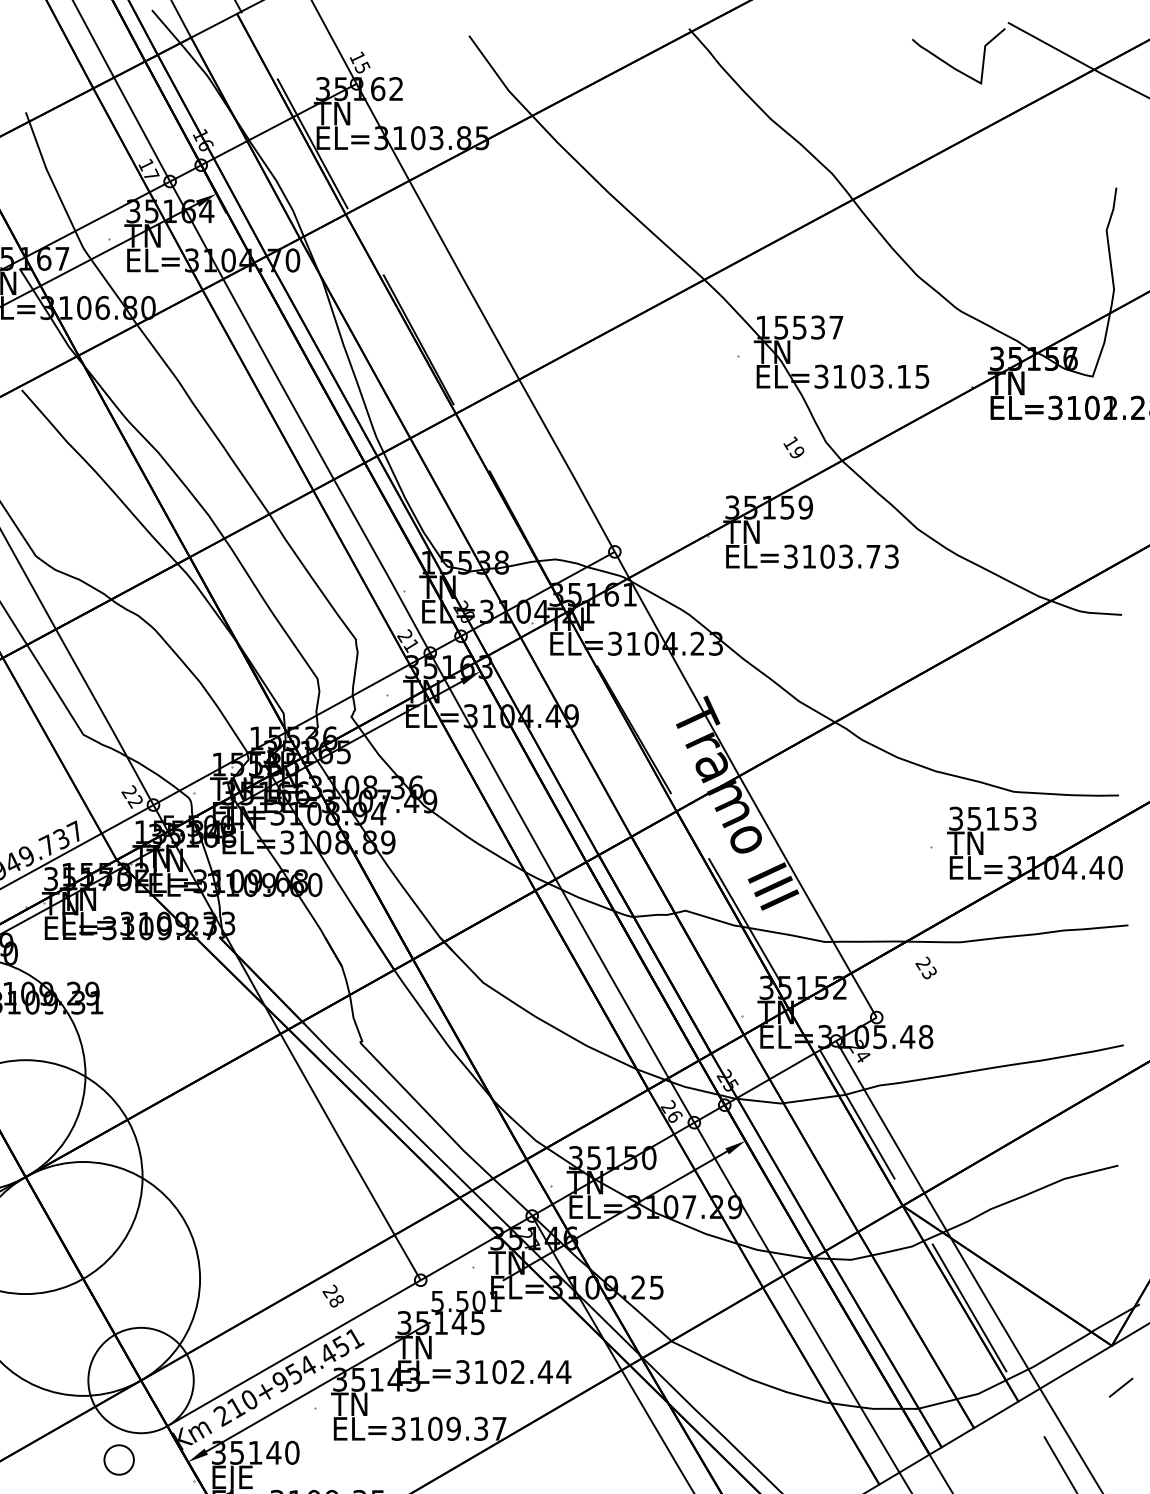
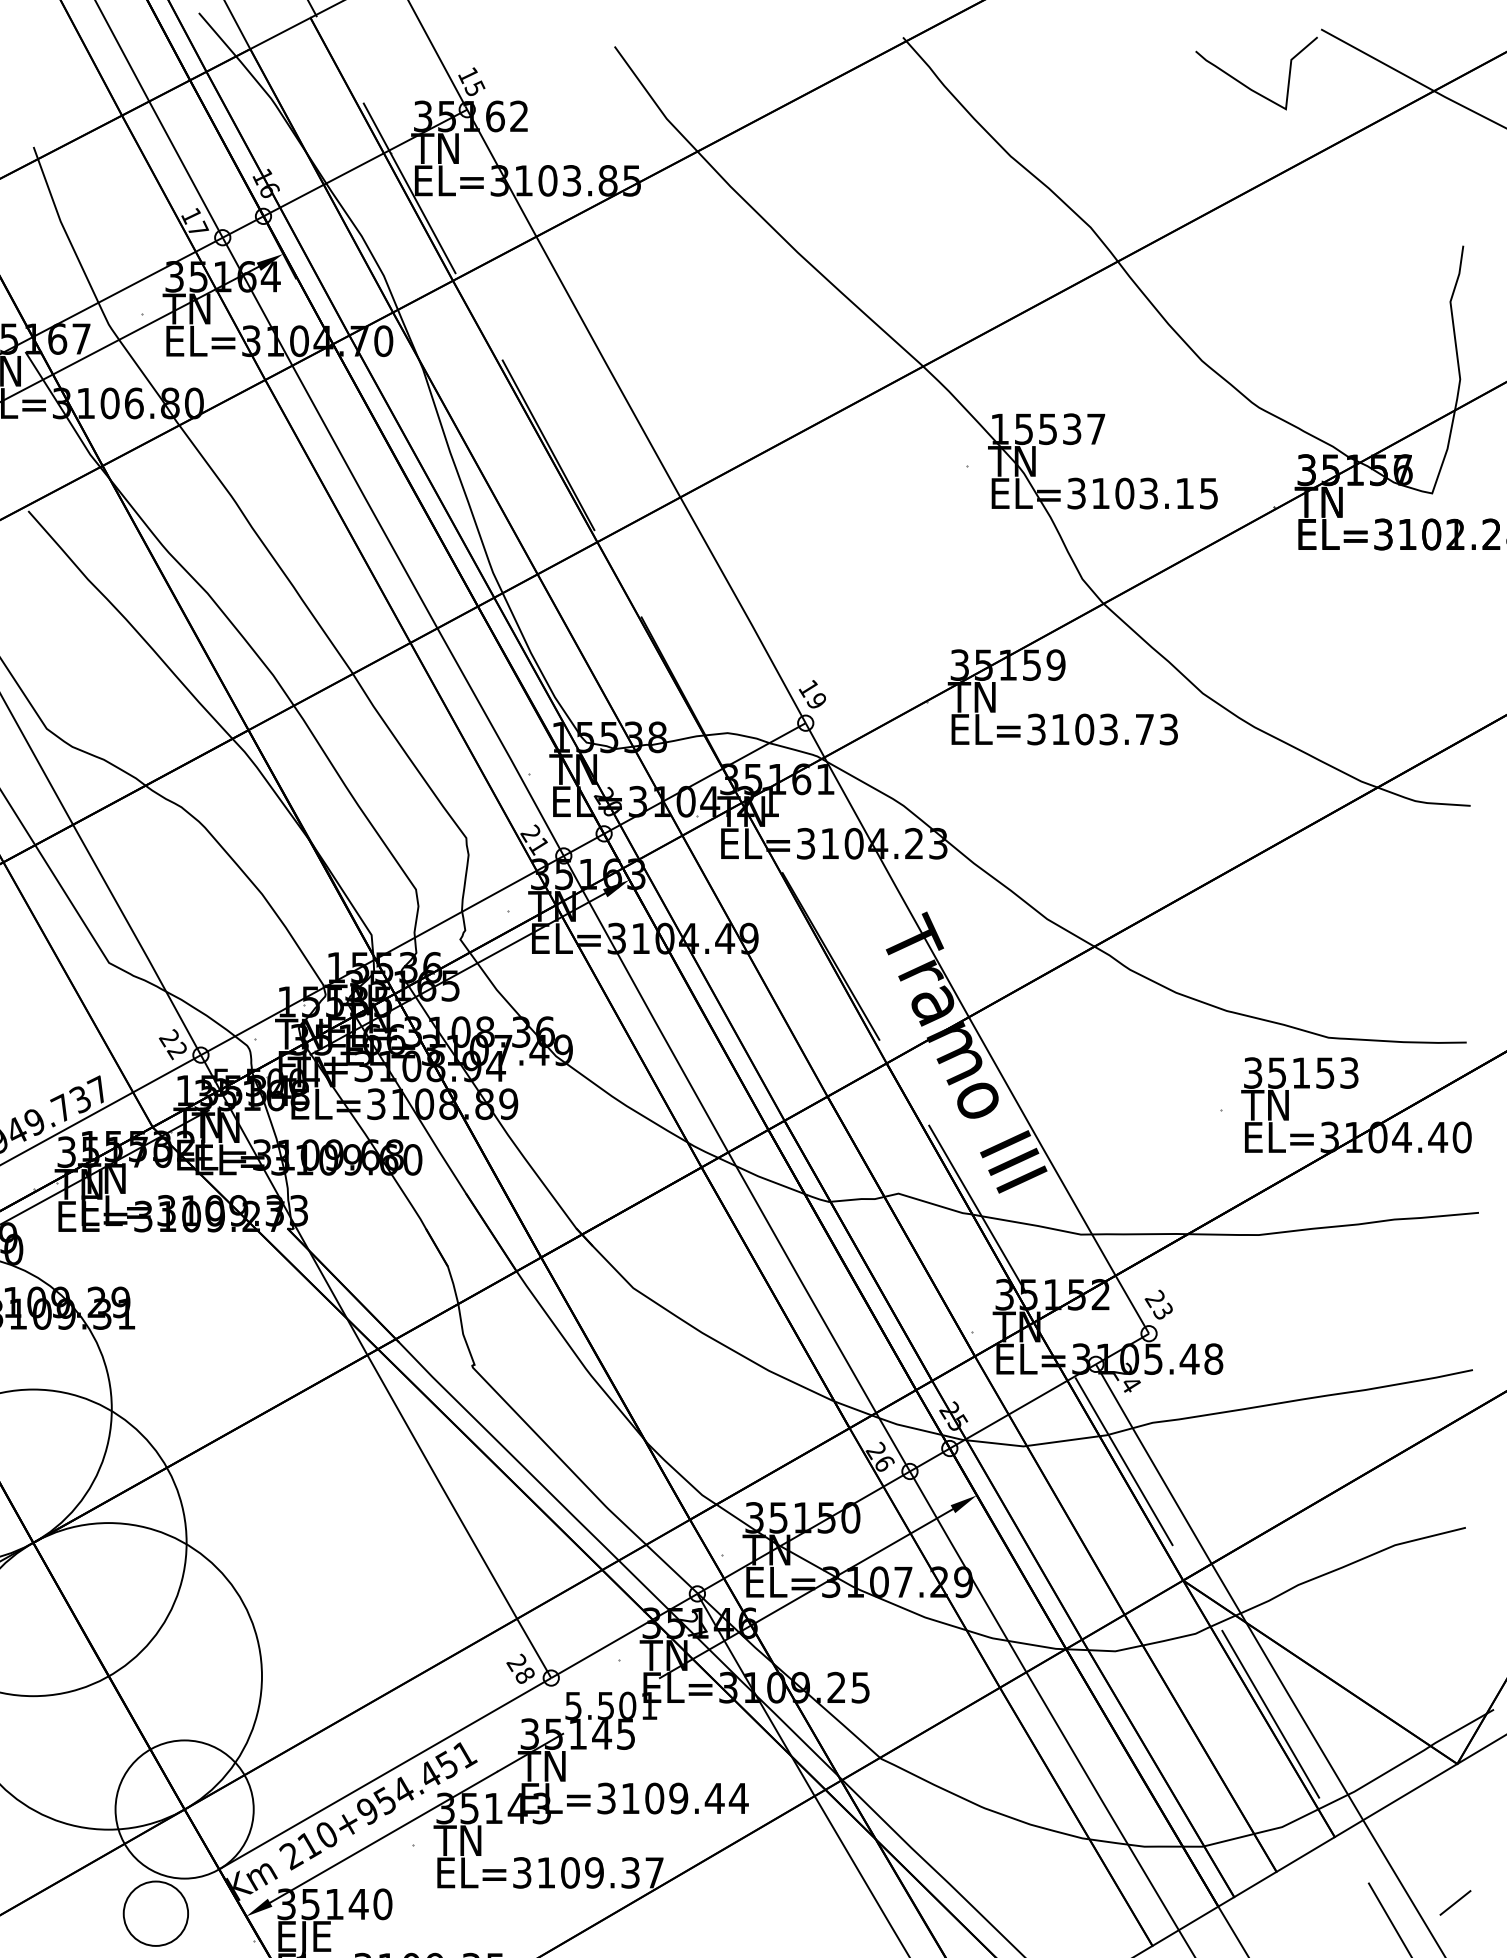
text: (793, 447) -> (811, 694), moved
text: (925, 967) -> (1158, 1304), moved
text: (333, 1295) -> (520, 1668), moved
text: (517, 1372) -> (678, 1798), EL=3102.44 -> EL=3109.44
line: (1121, 1387) -> (1455, 1902), moved
circle: (118, 1459) -> (155, 1913), size x1.67

